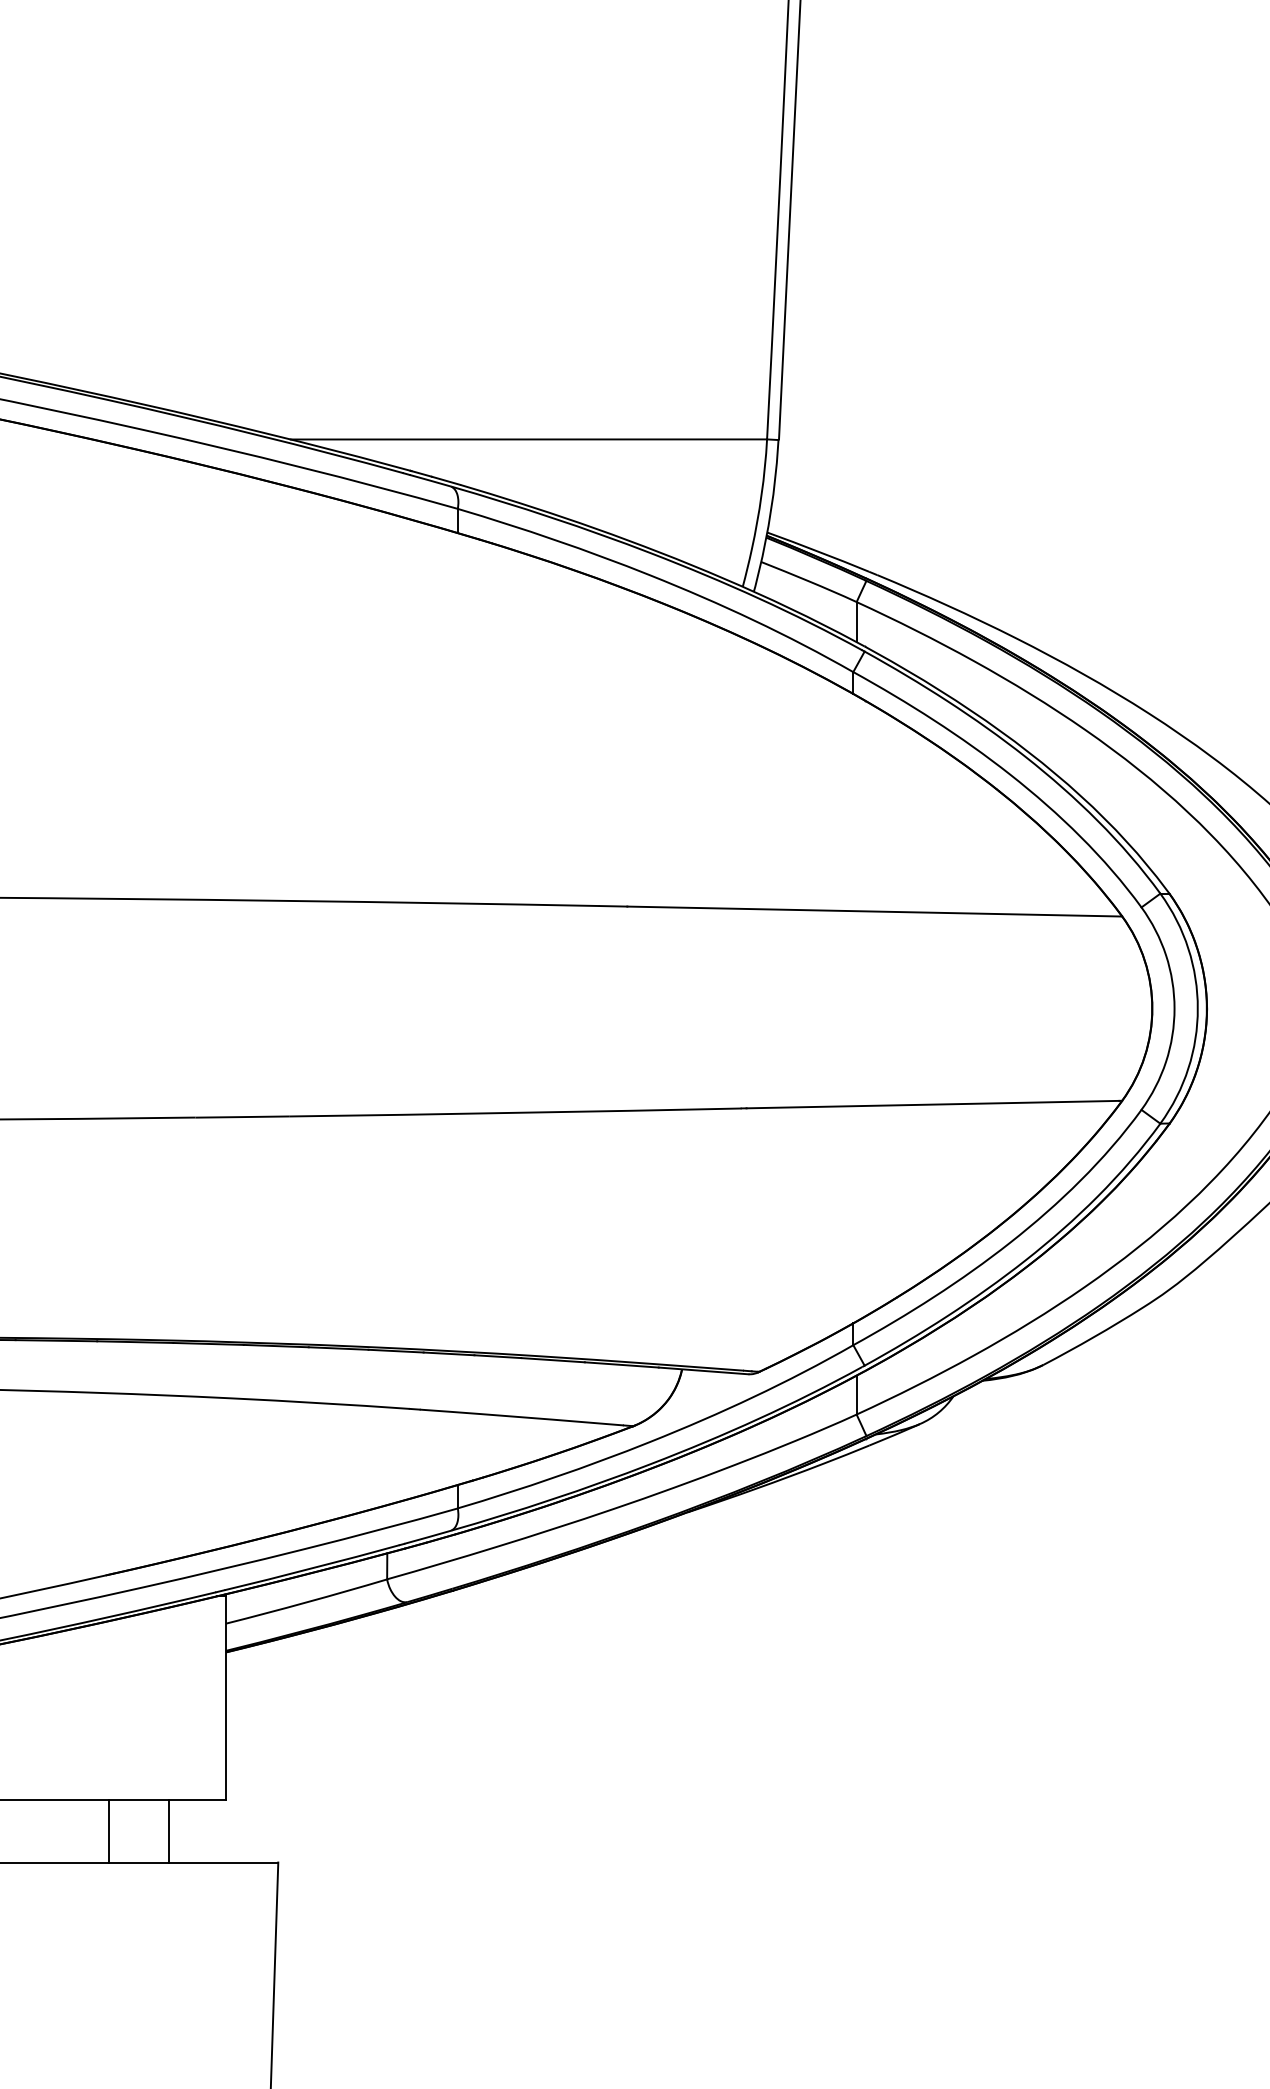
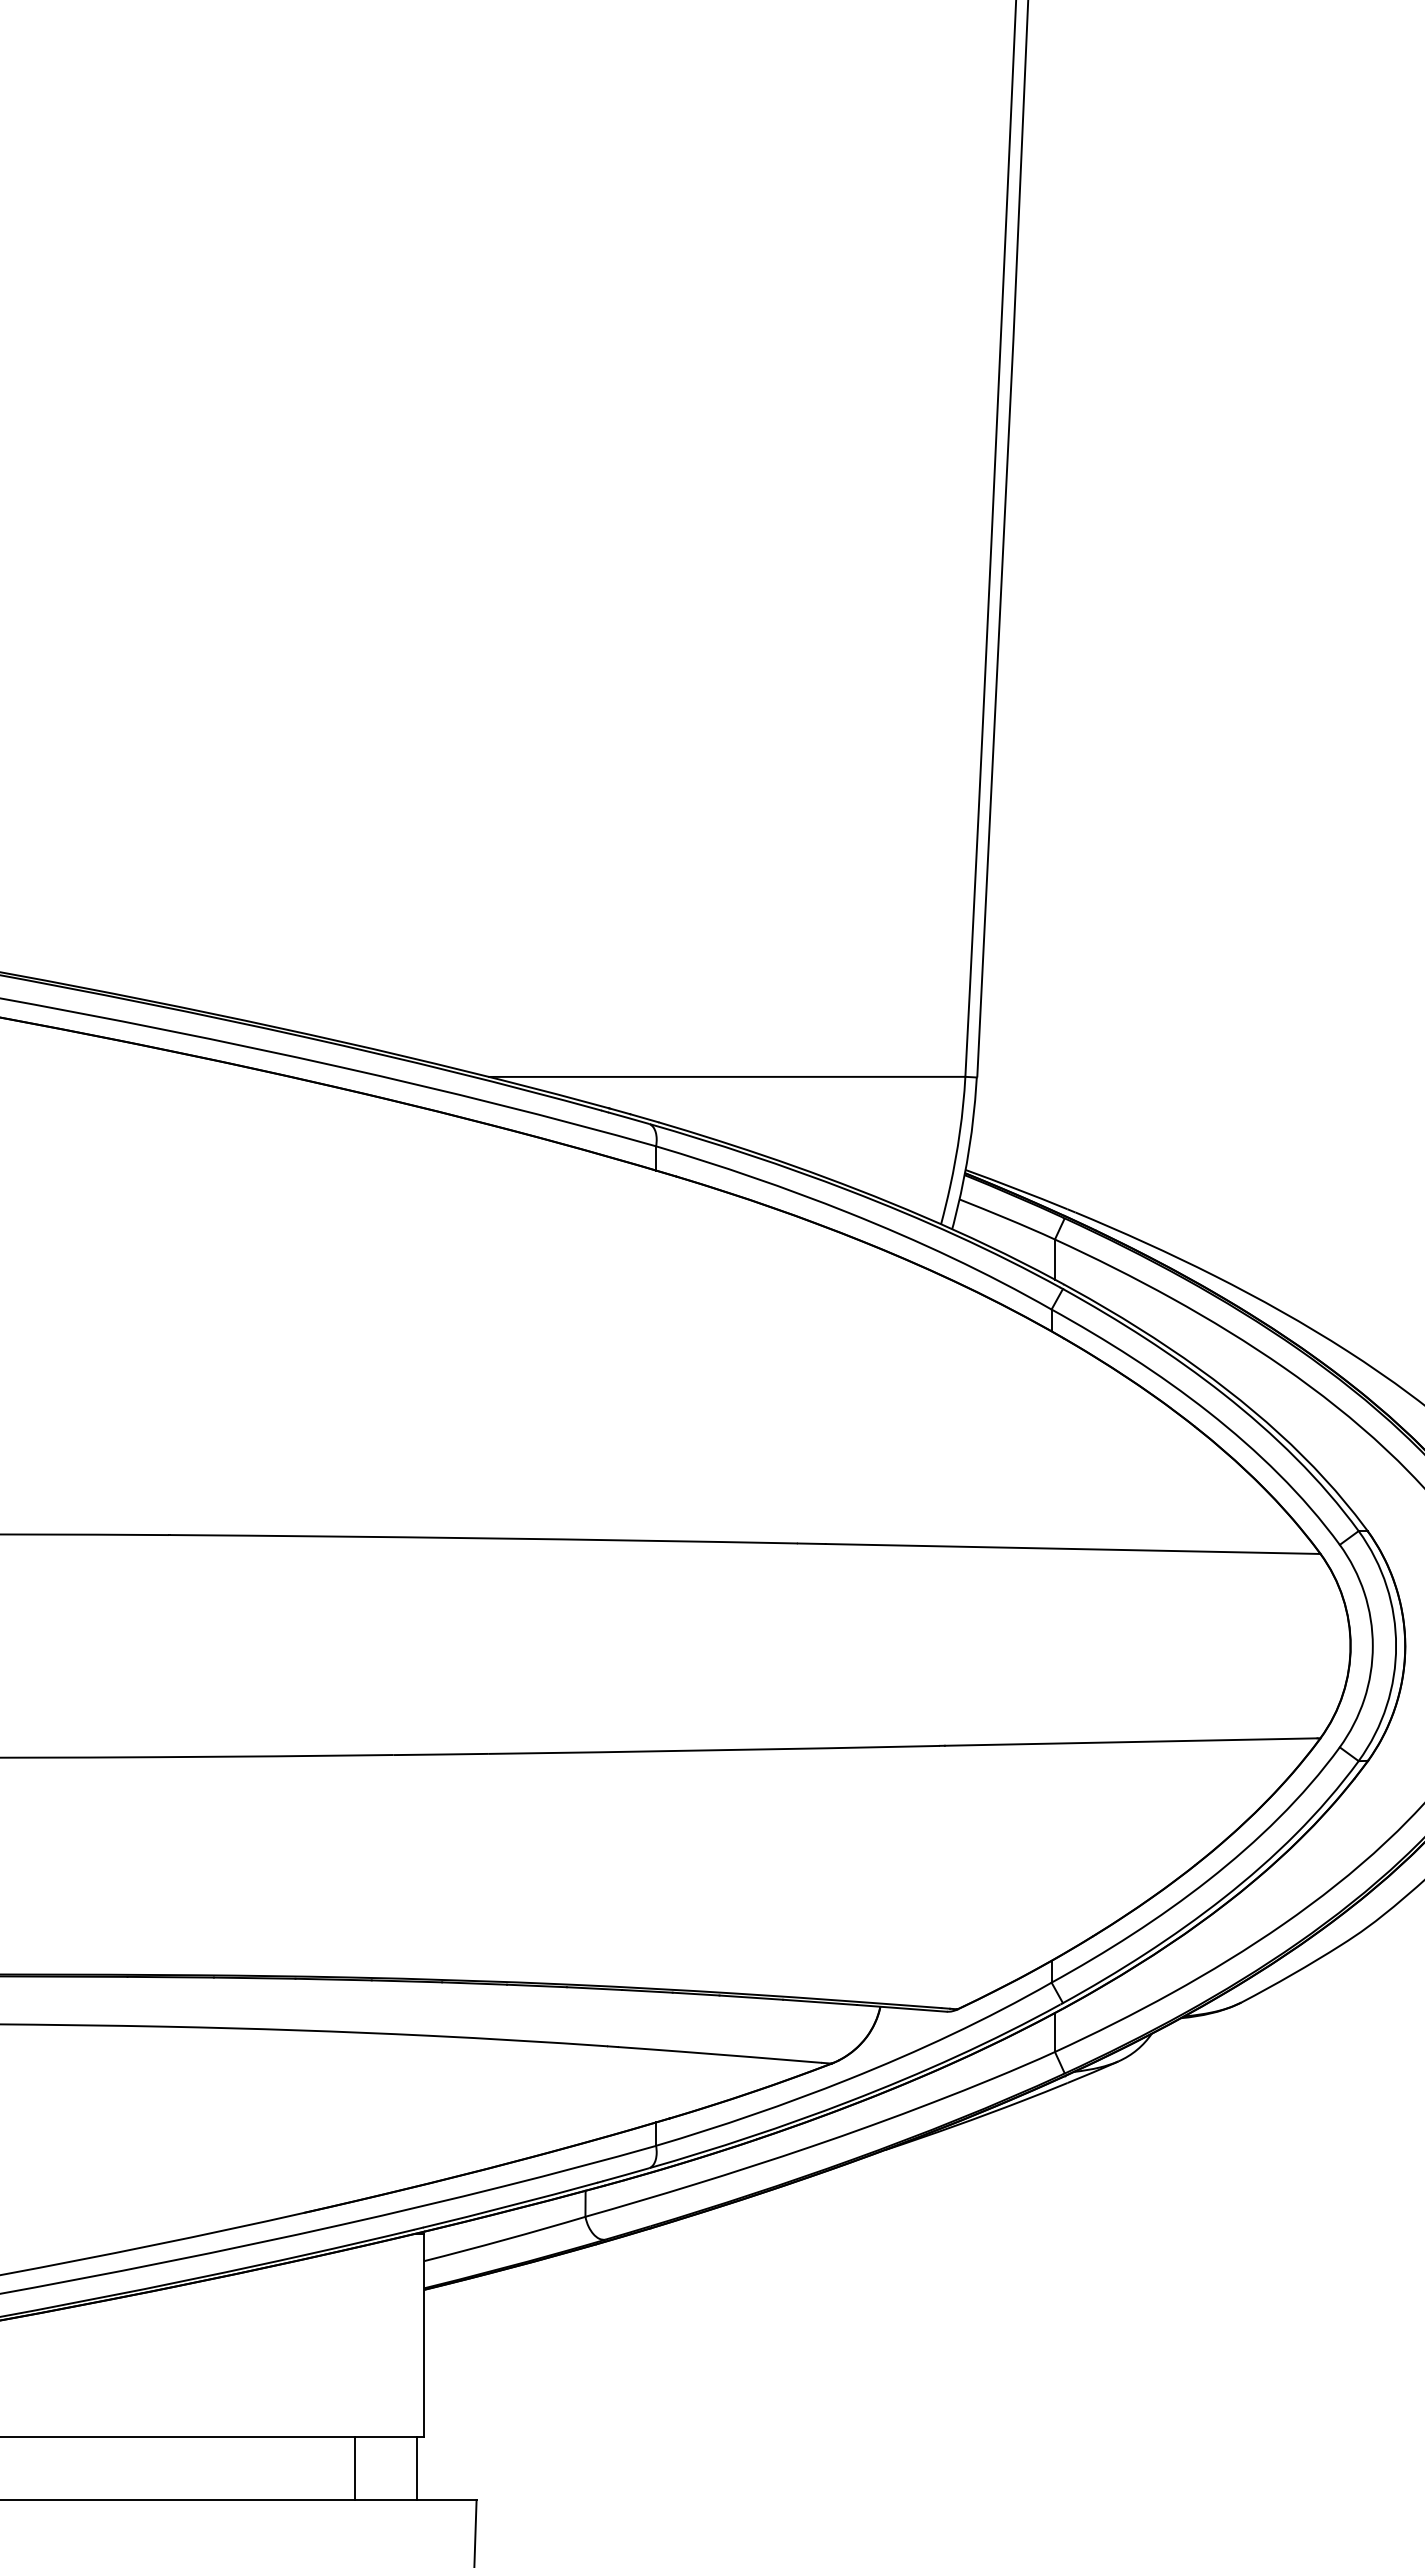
line: (108, 1831) -> (354, 2468), moved
line: (168, 1831) -> (416, 2468), moved

